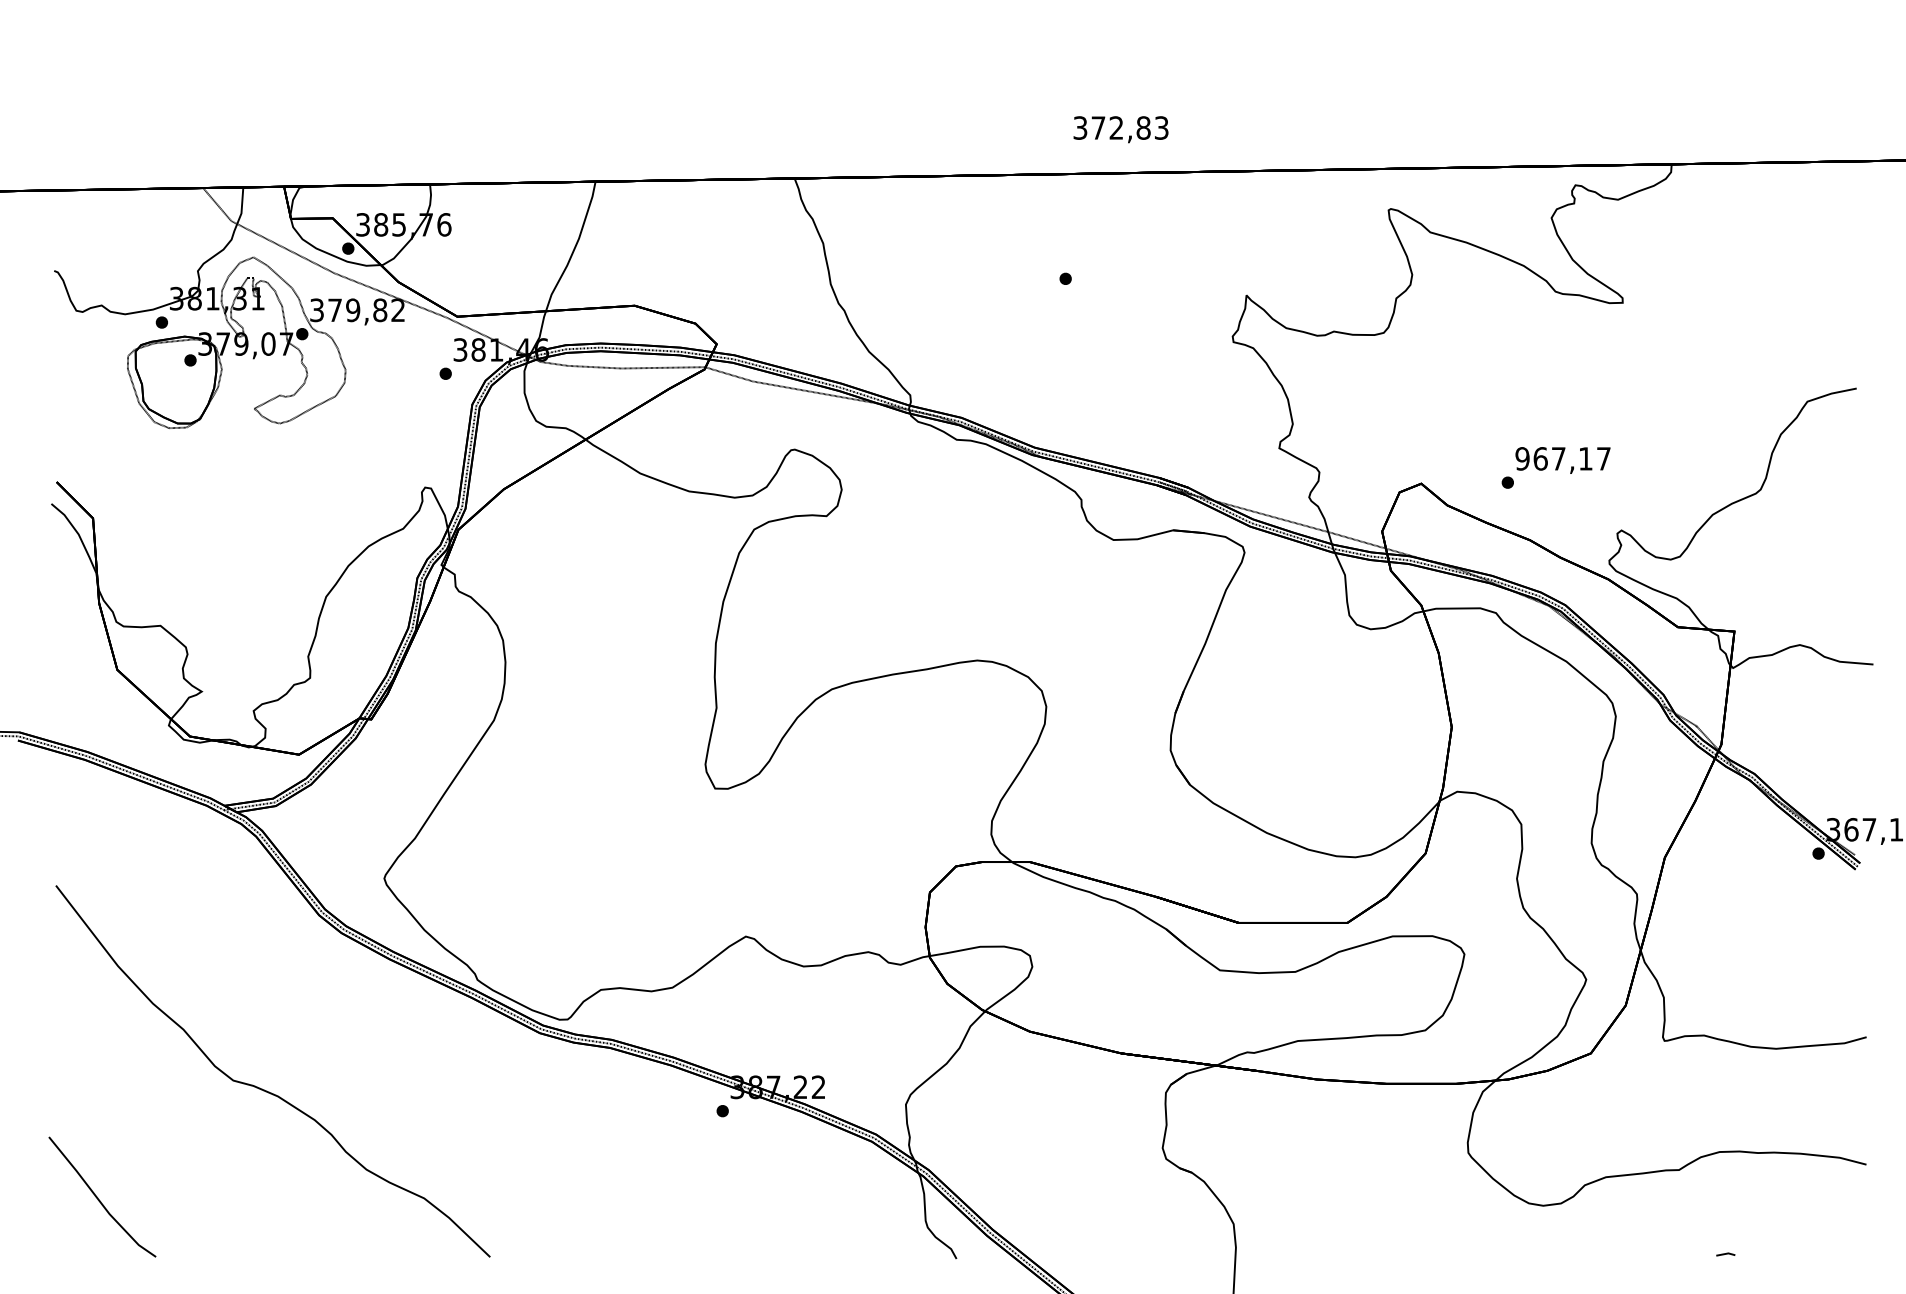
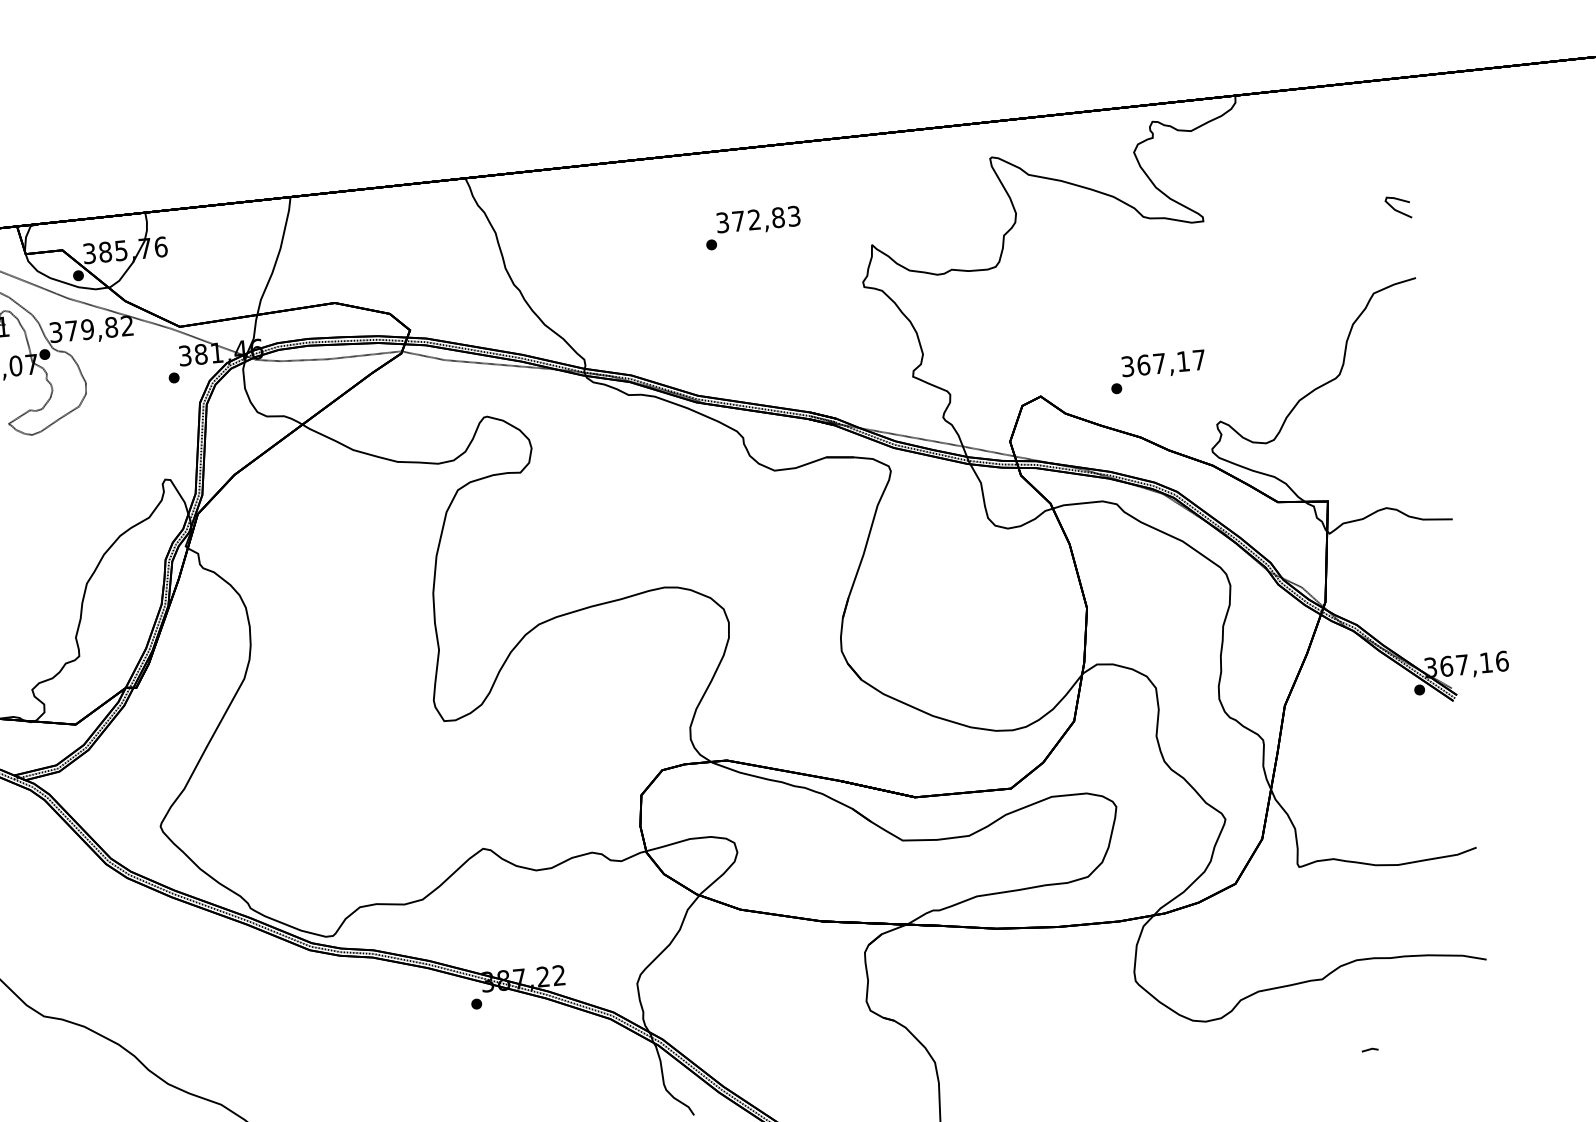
text: (1120, 129) -> (758, 220), moved
curve: (1842, 309) -> (1397, 209), added
text: (1522, 458) -> (1127, 366), 967,17 -> 367,17

